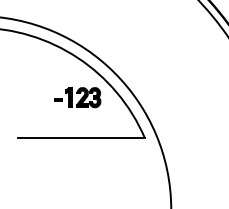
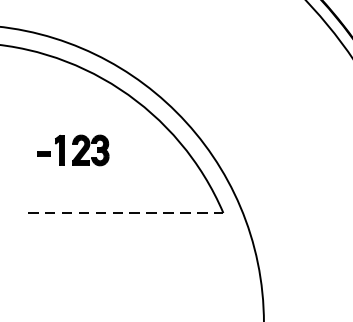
part: (77, 97) -> (73, 150), moved
line: (81, 138) -> (125, 213), solid -> dashed

